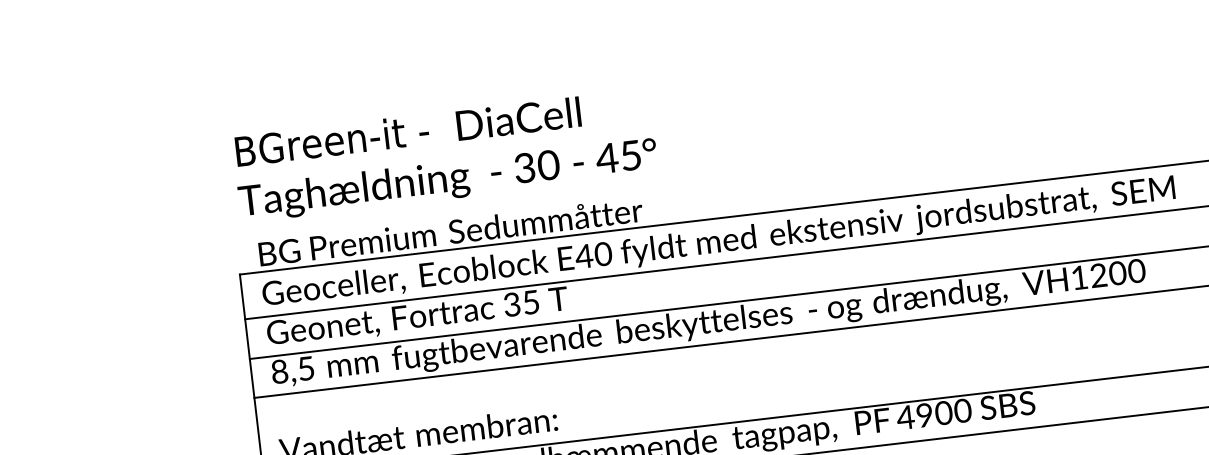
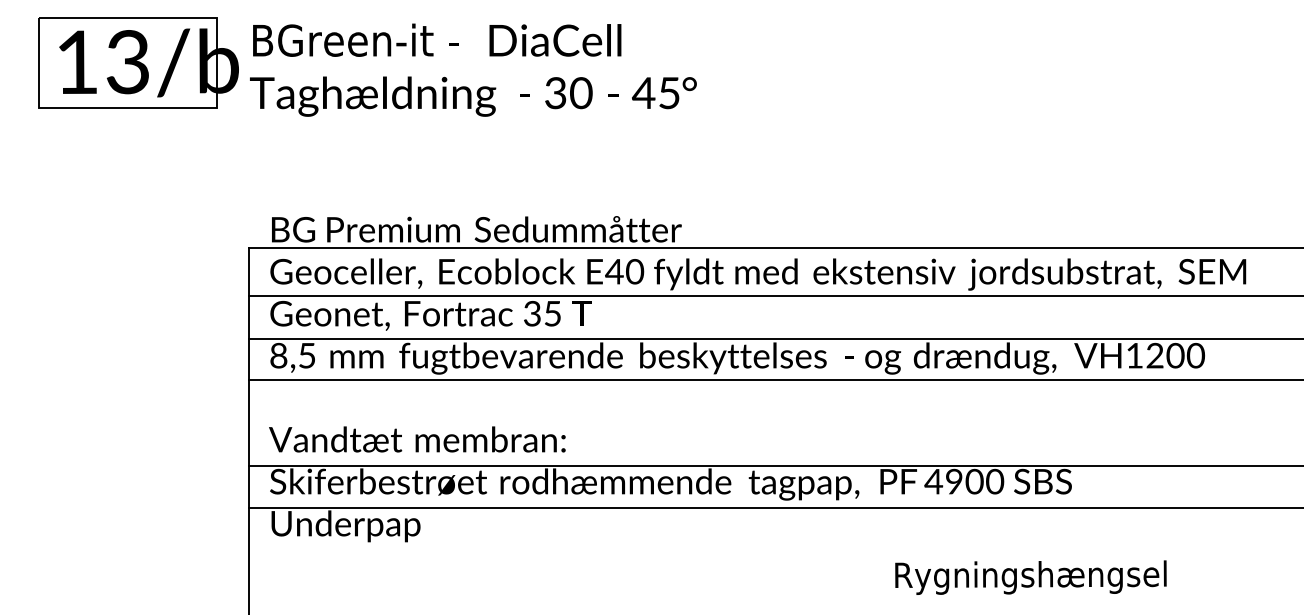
part: (116, 113) -> (138, 62), added
text: (445, 154) -> (473, 69), moved

